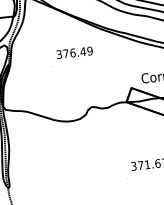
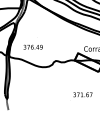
text: (73, 51) -> (32, 46), moved

